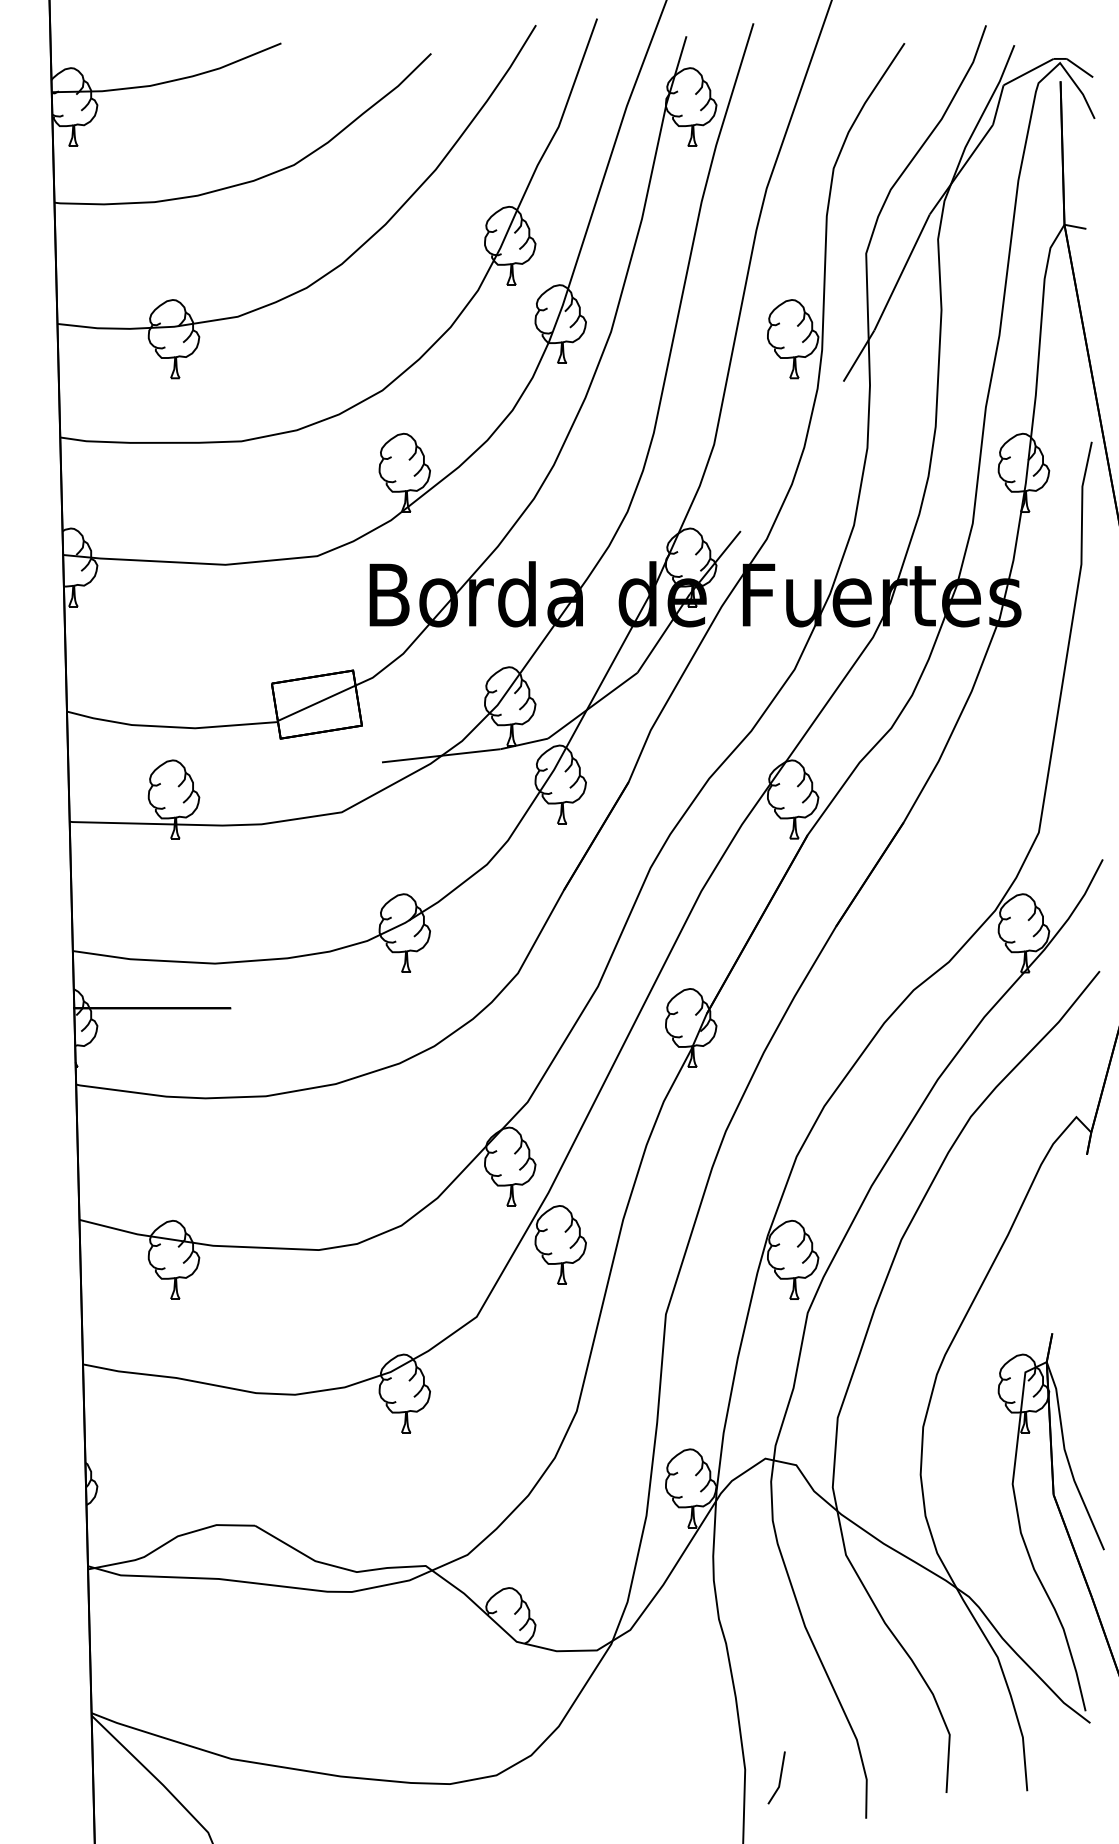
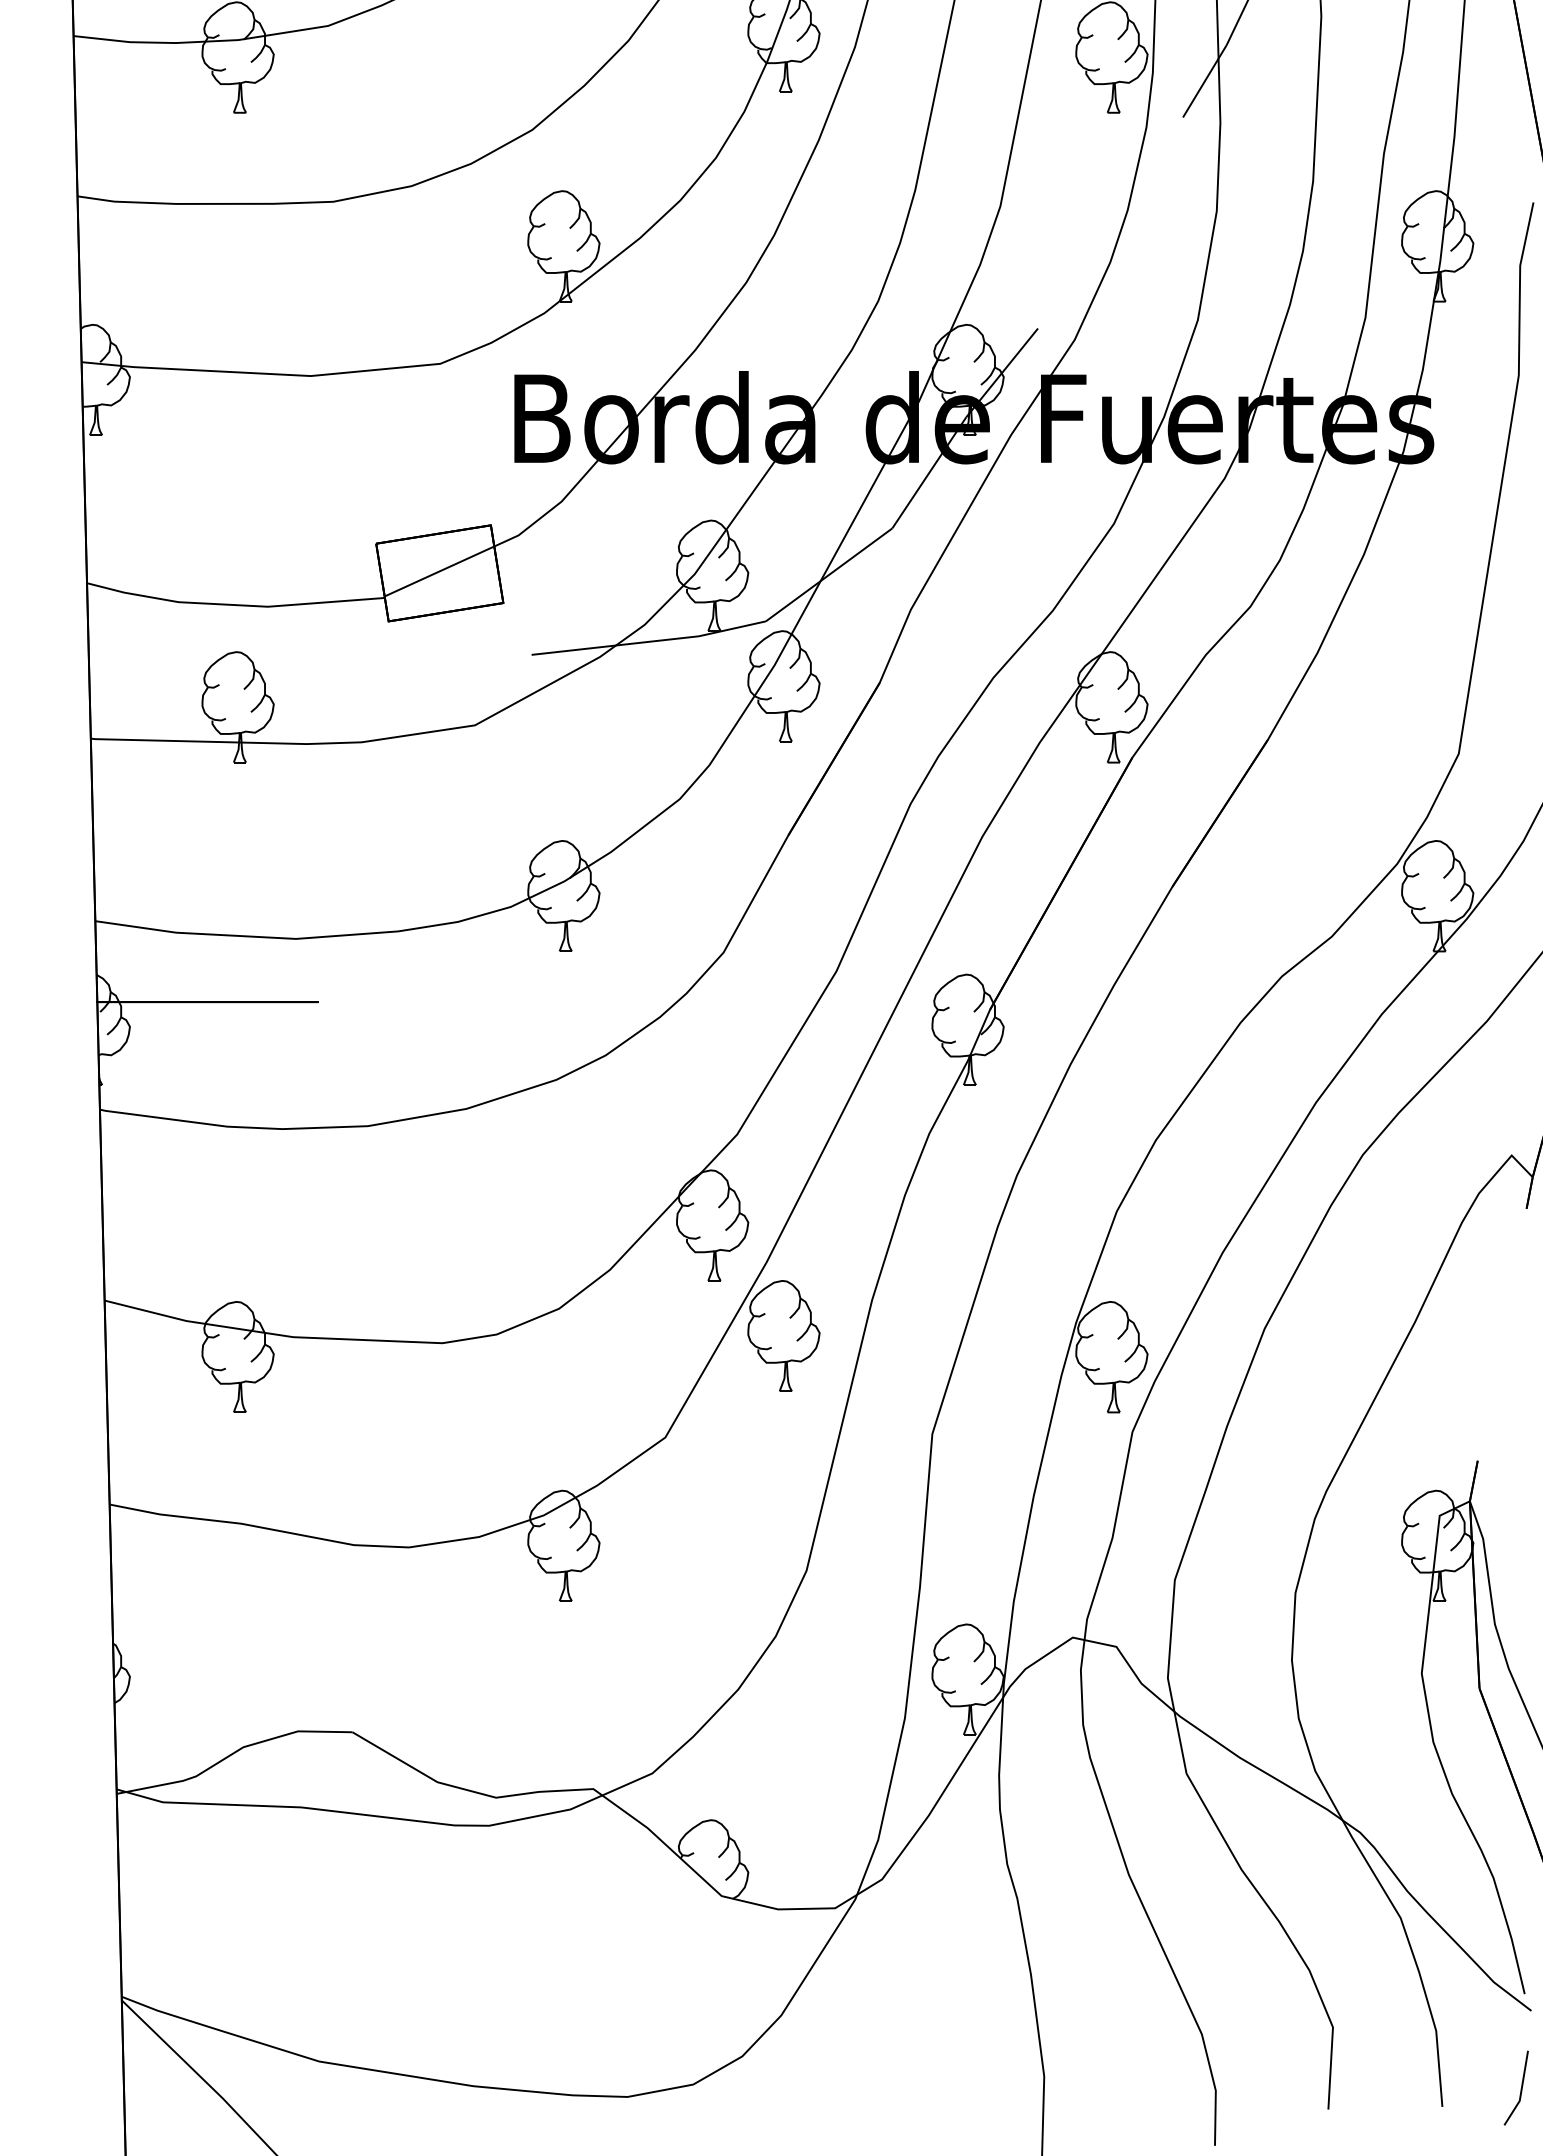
line: (779, 1777) -> (1520, 2087), moved

